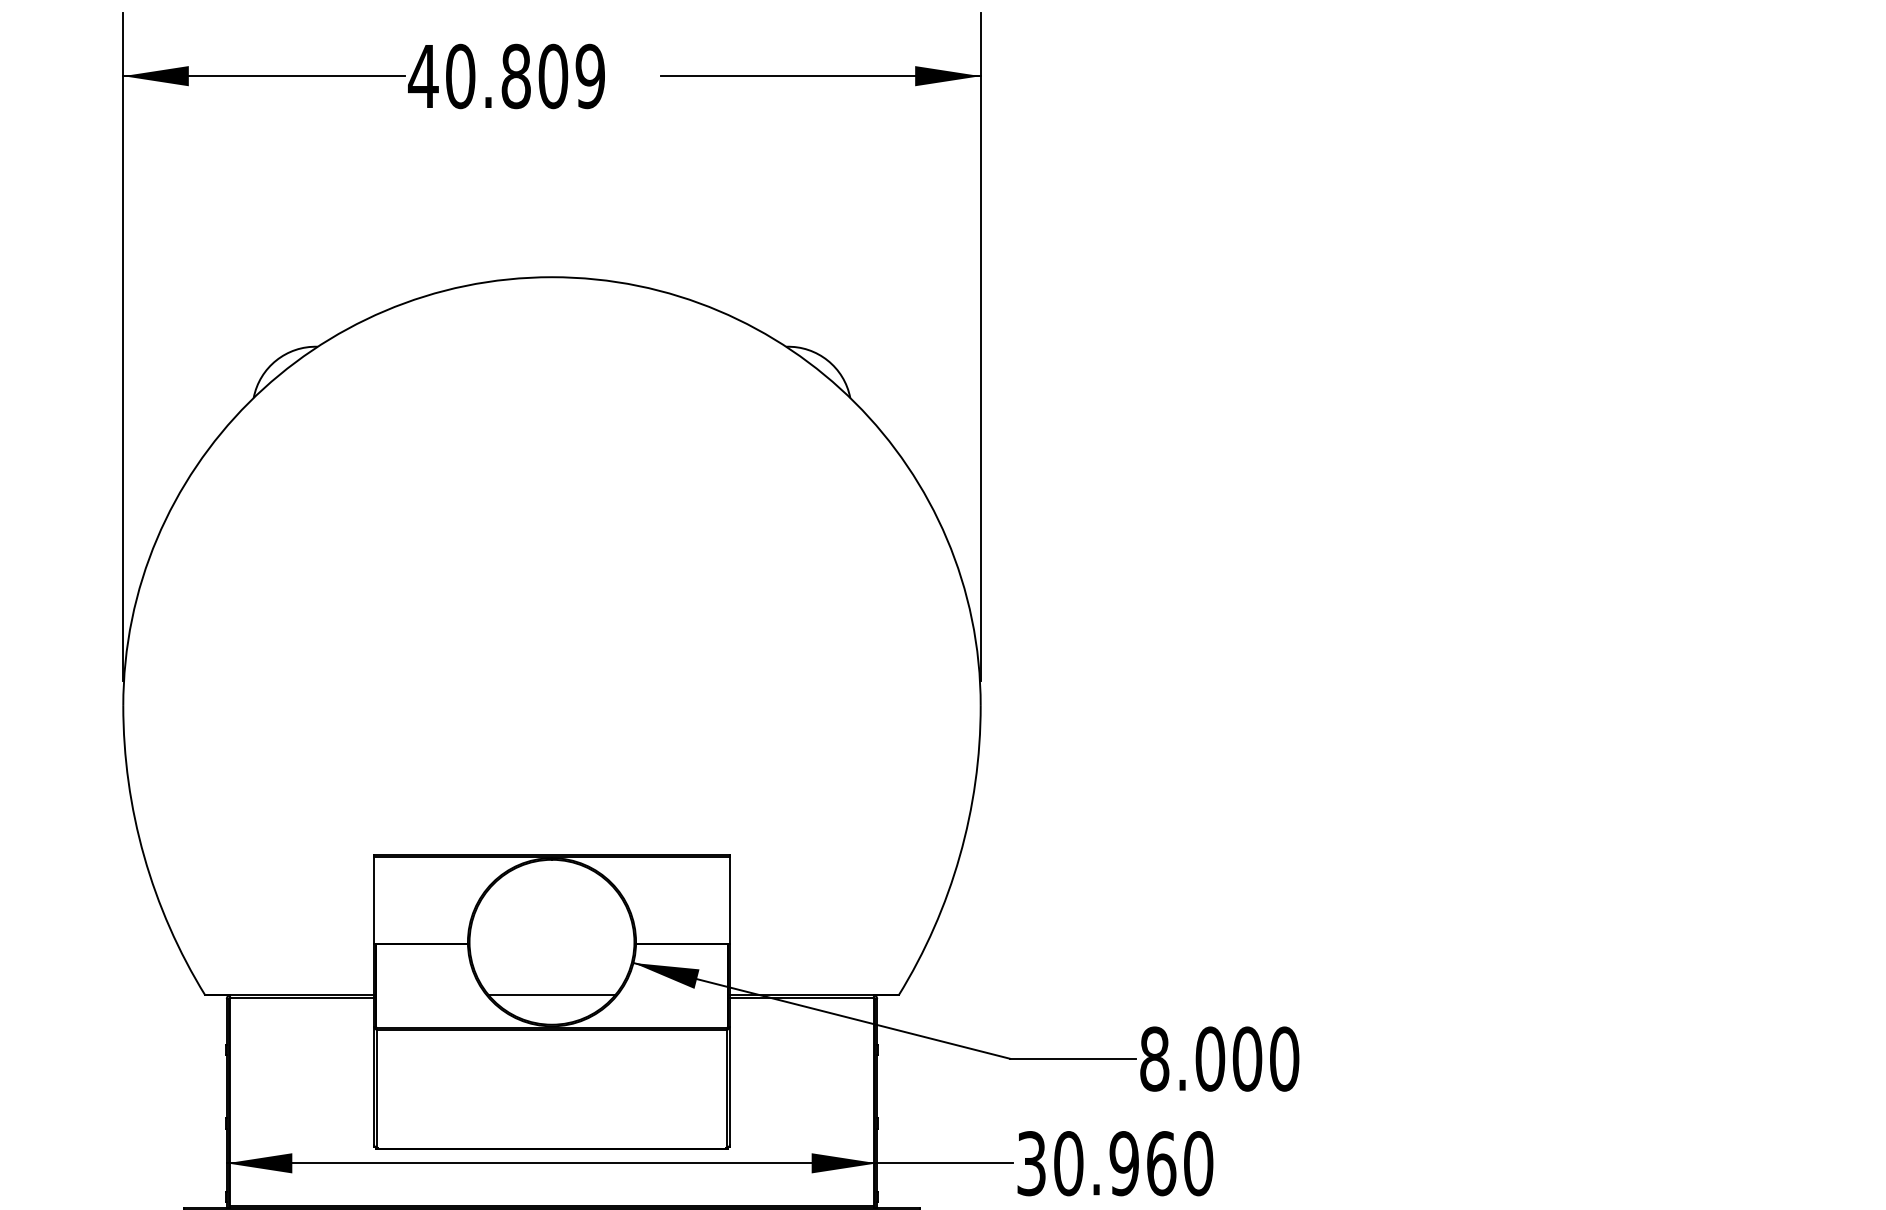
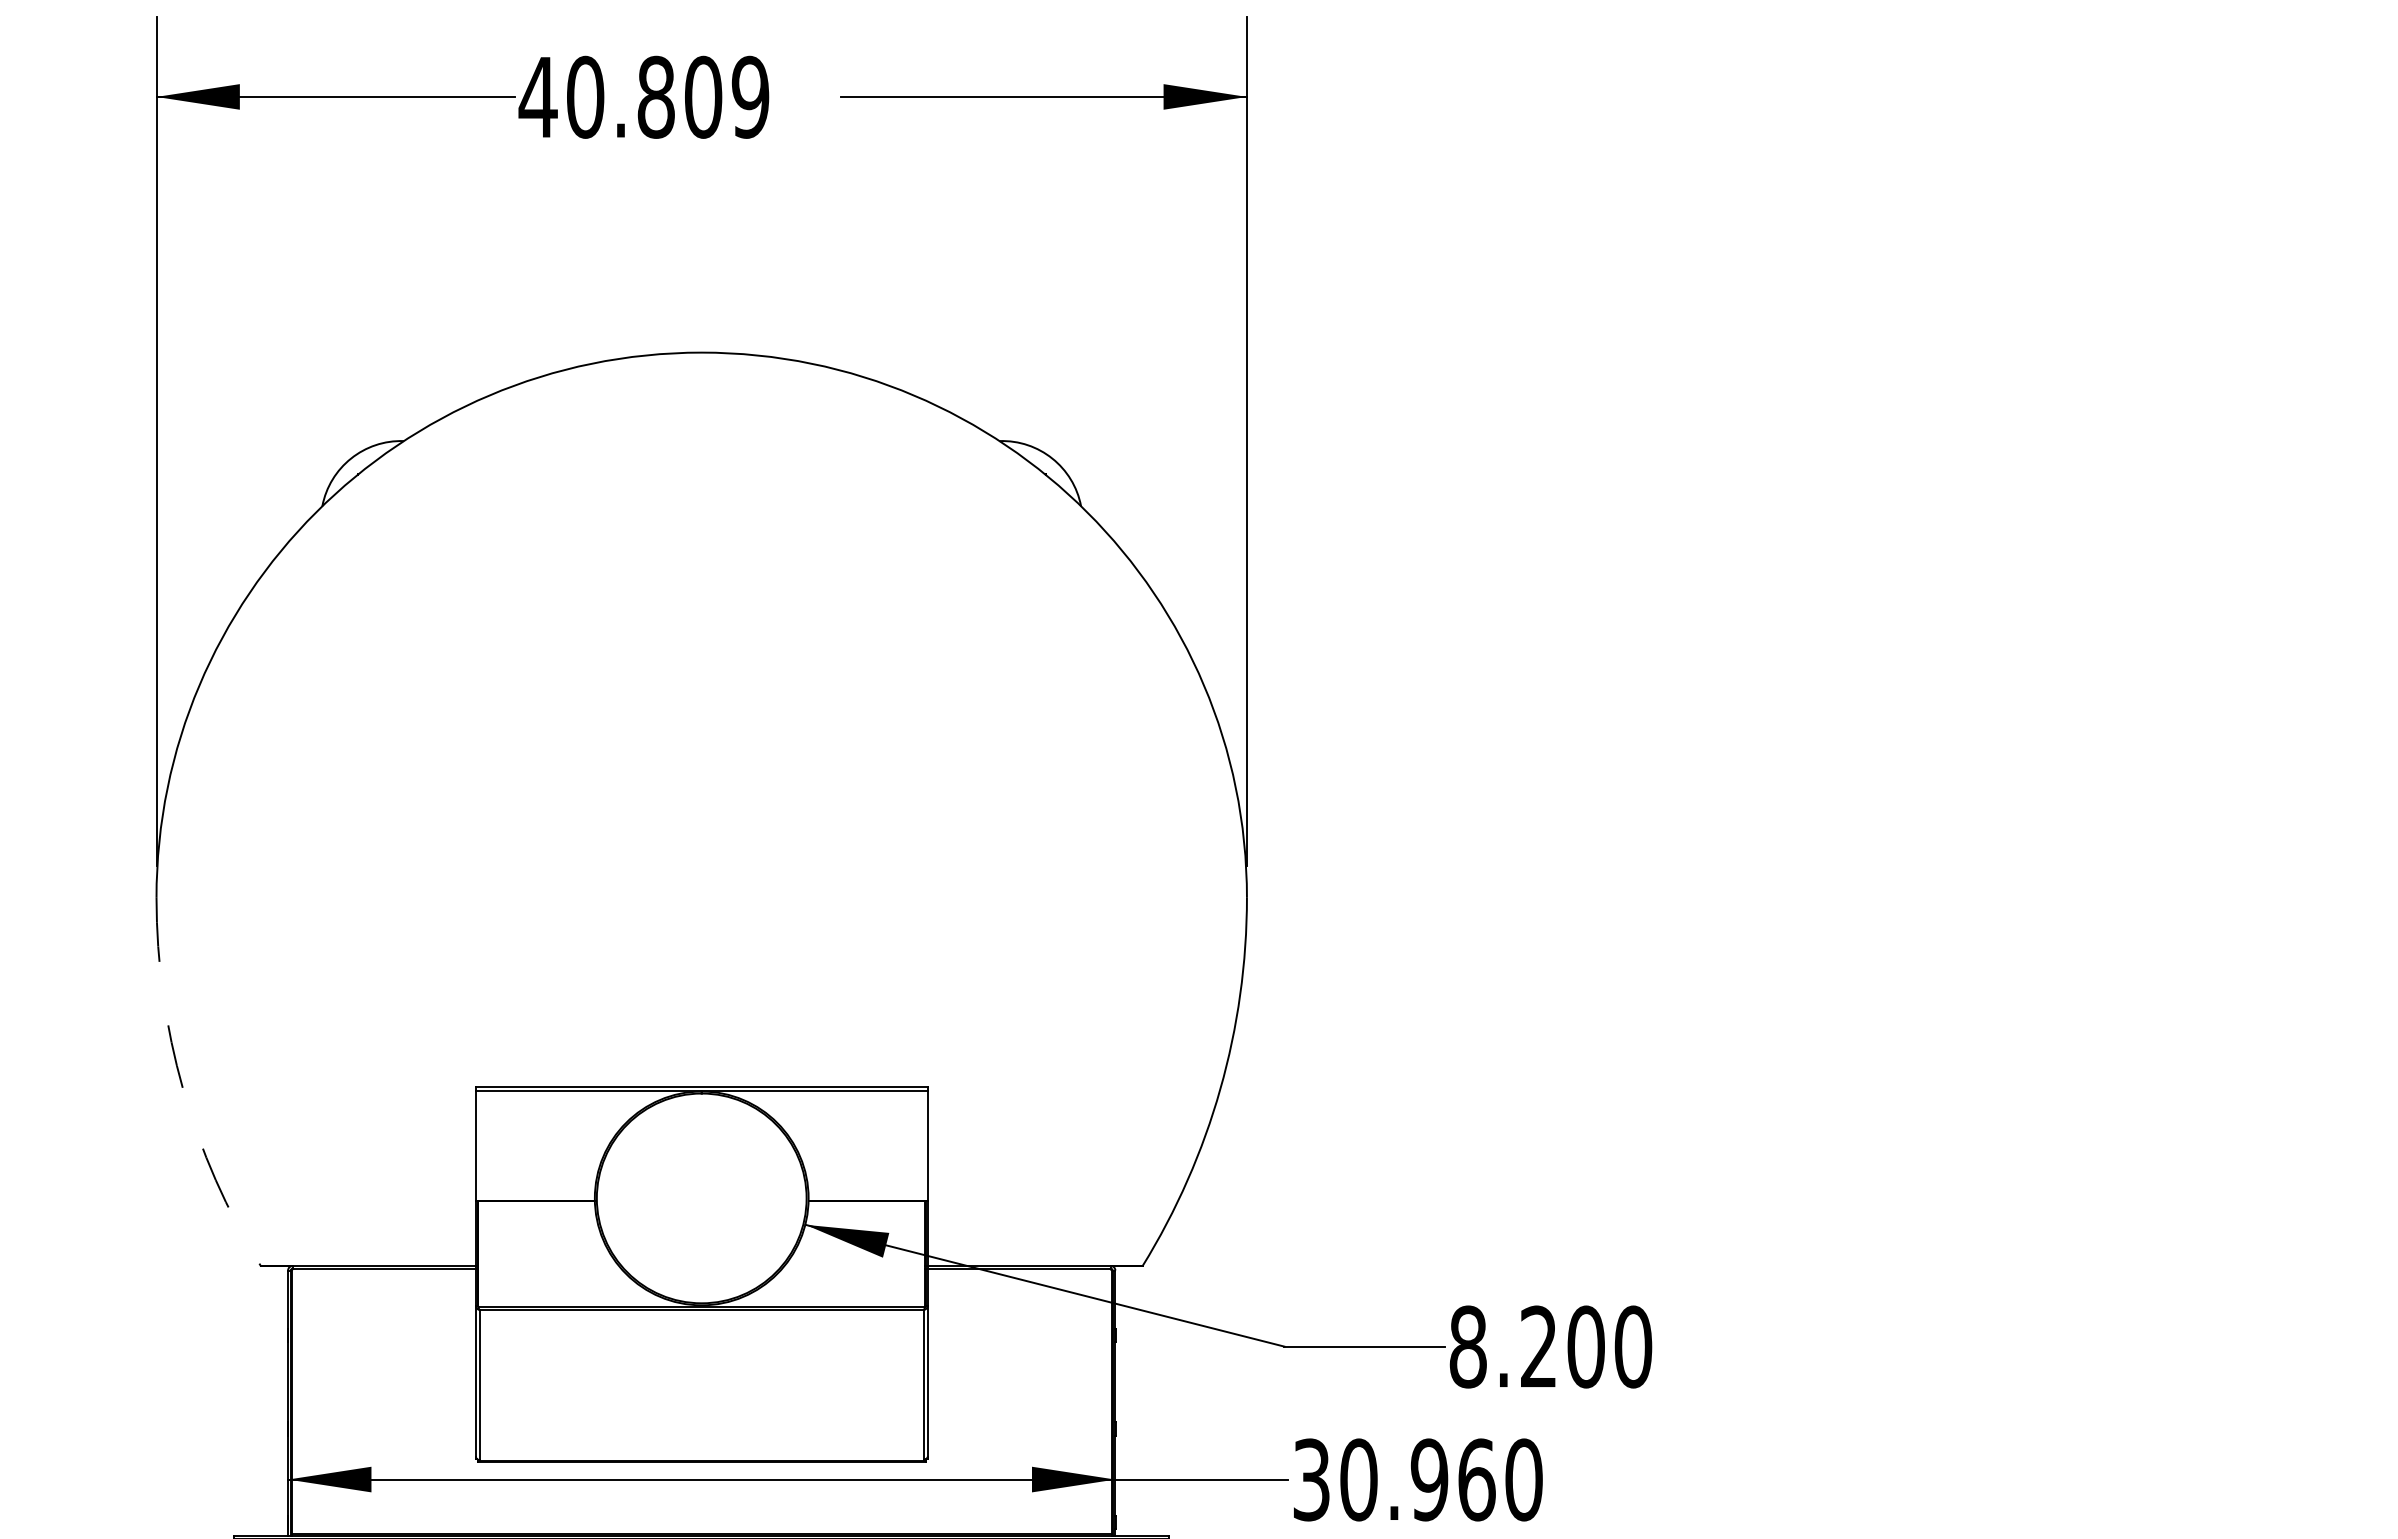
arc: (144, 856) -> (183, 1089), solid -> dashed
line: (551, 995) -> (701, 1266), removed
text: (1209, 1058) -> (1538, 1346), 8.000 -> 8.200

